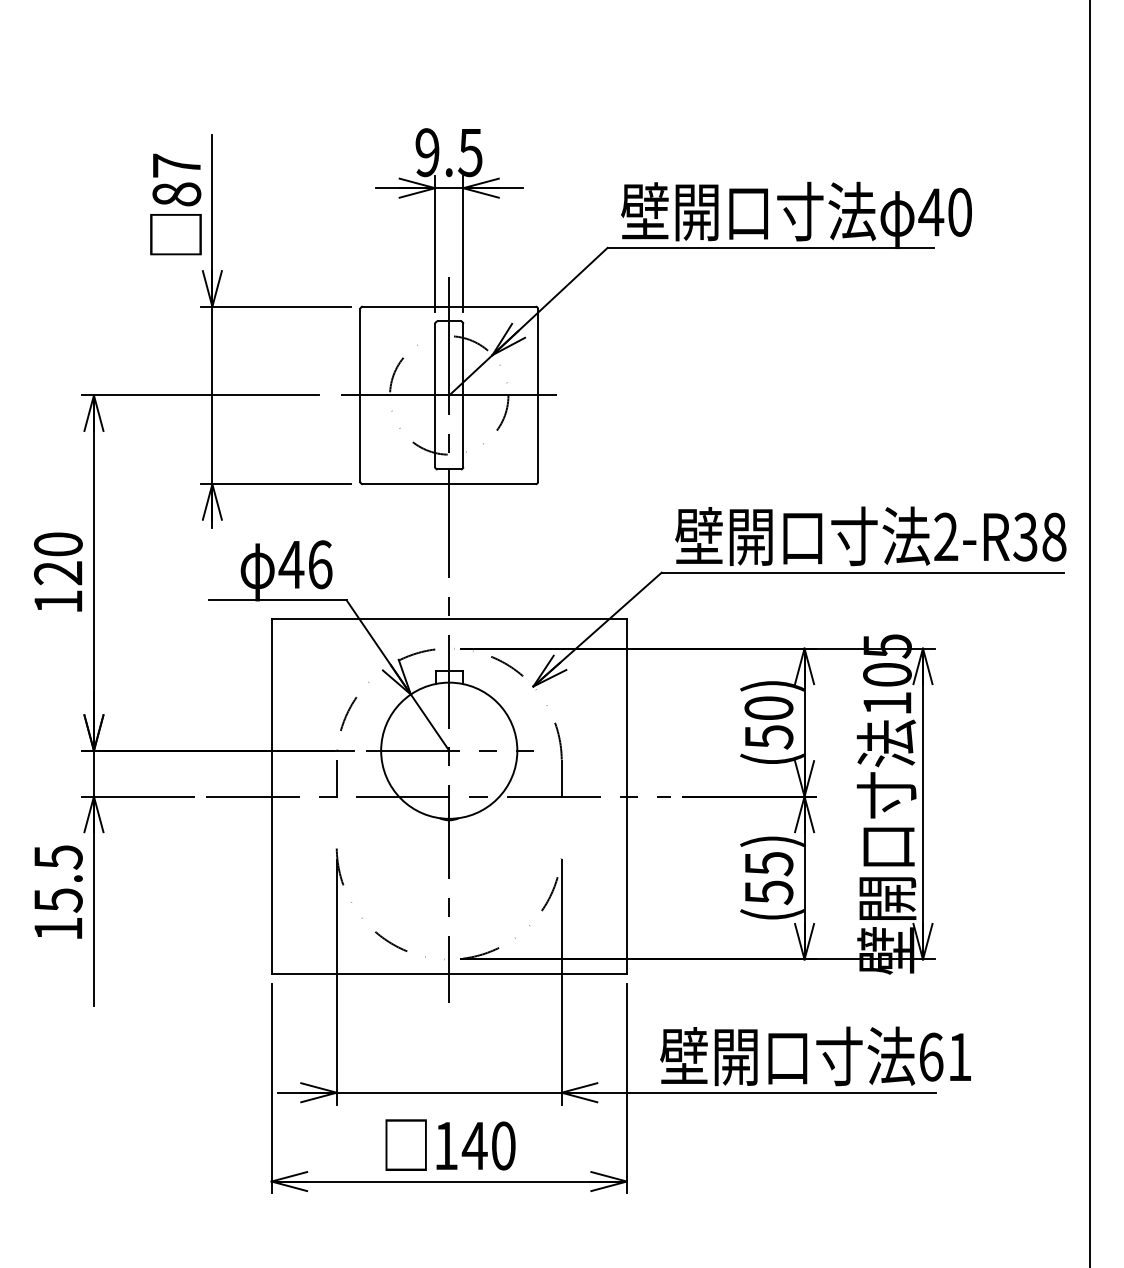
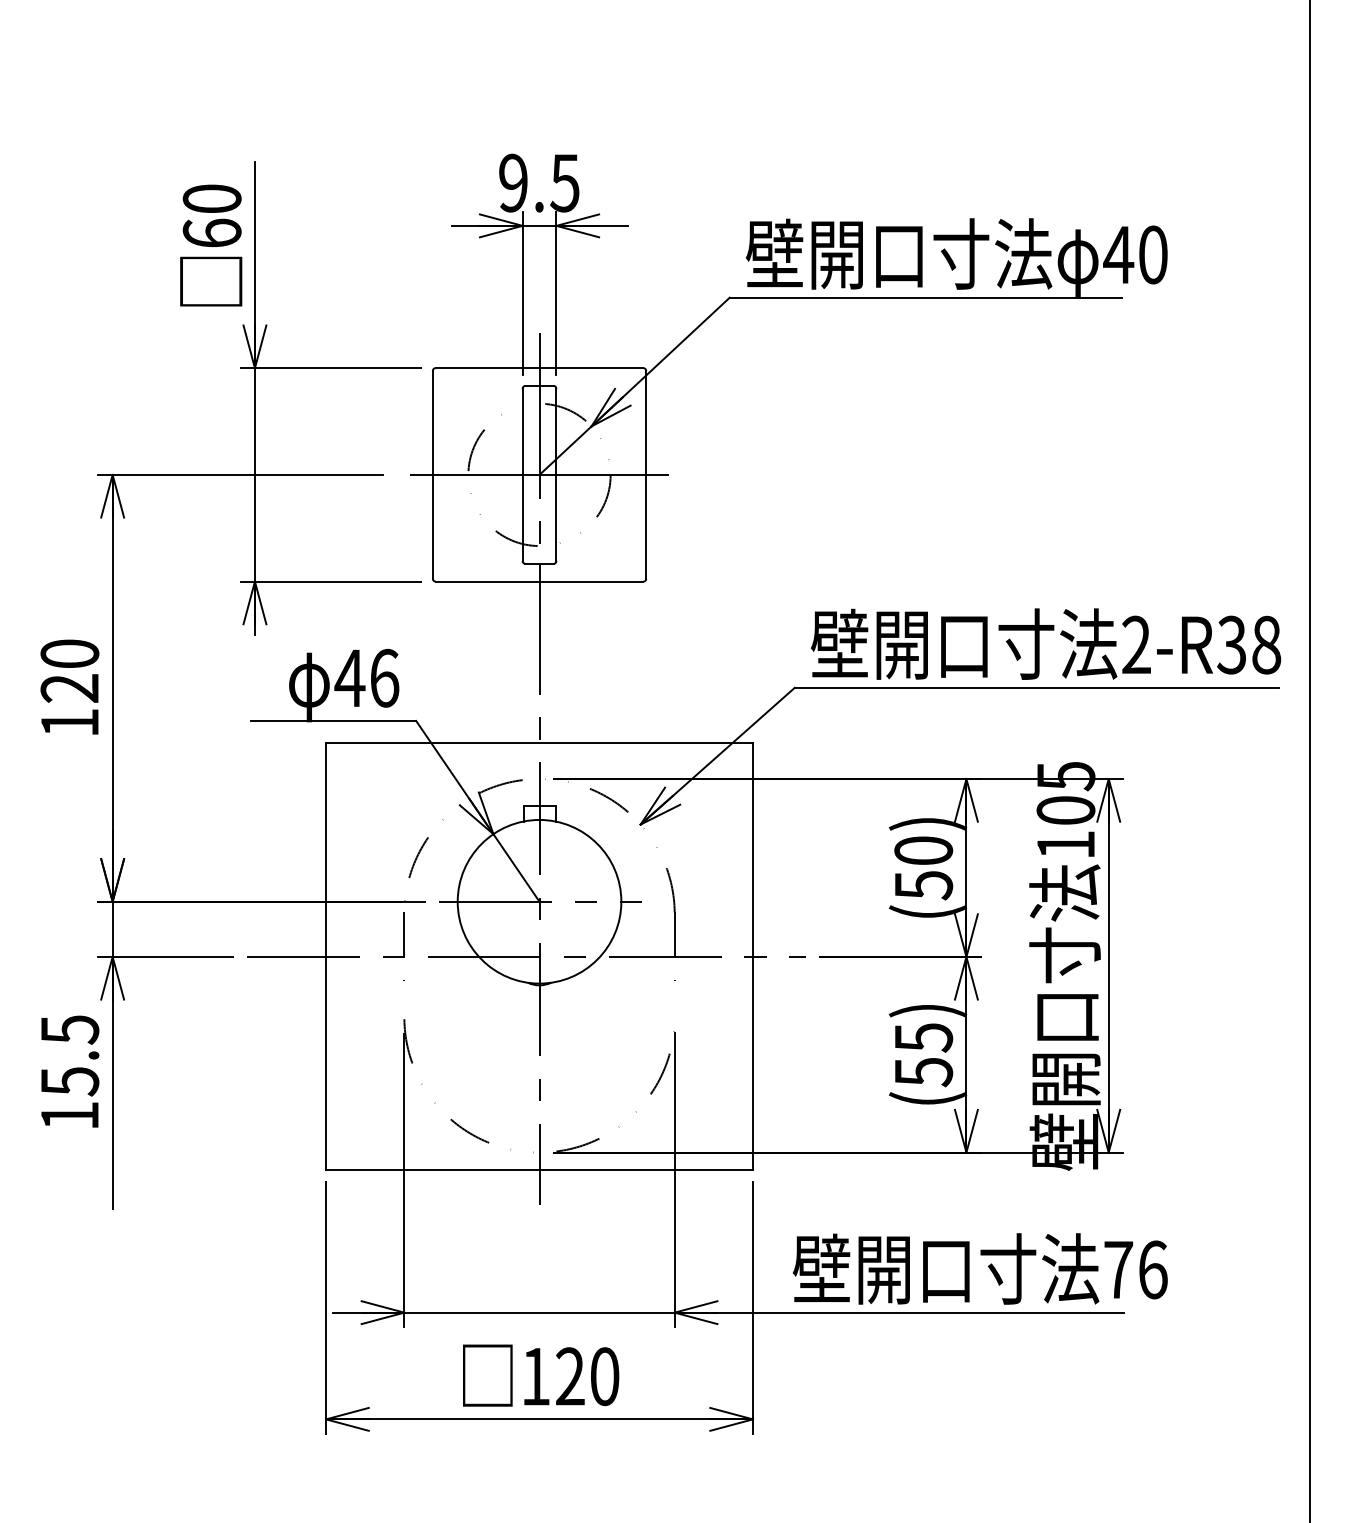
text: (176, 179) -> (211, 215), 87 -> 60
text: (945, 1056) -> (1135, 1269), 61 -> 76
text: (474, 1145) -> (569, 1376), 140 -> 120

